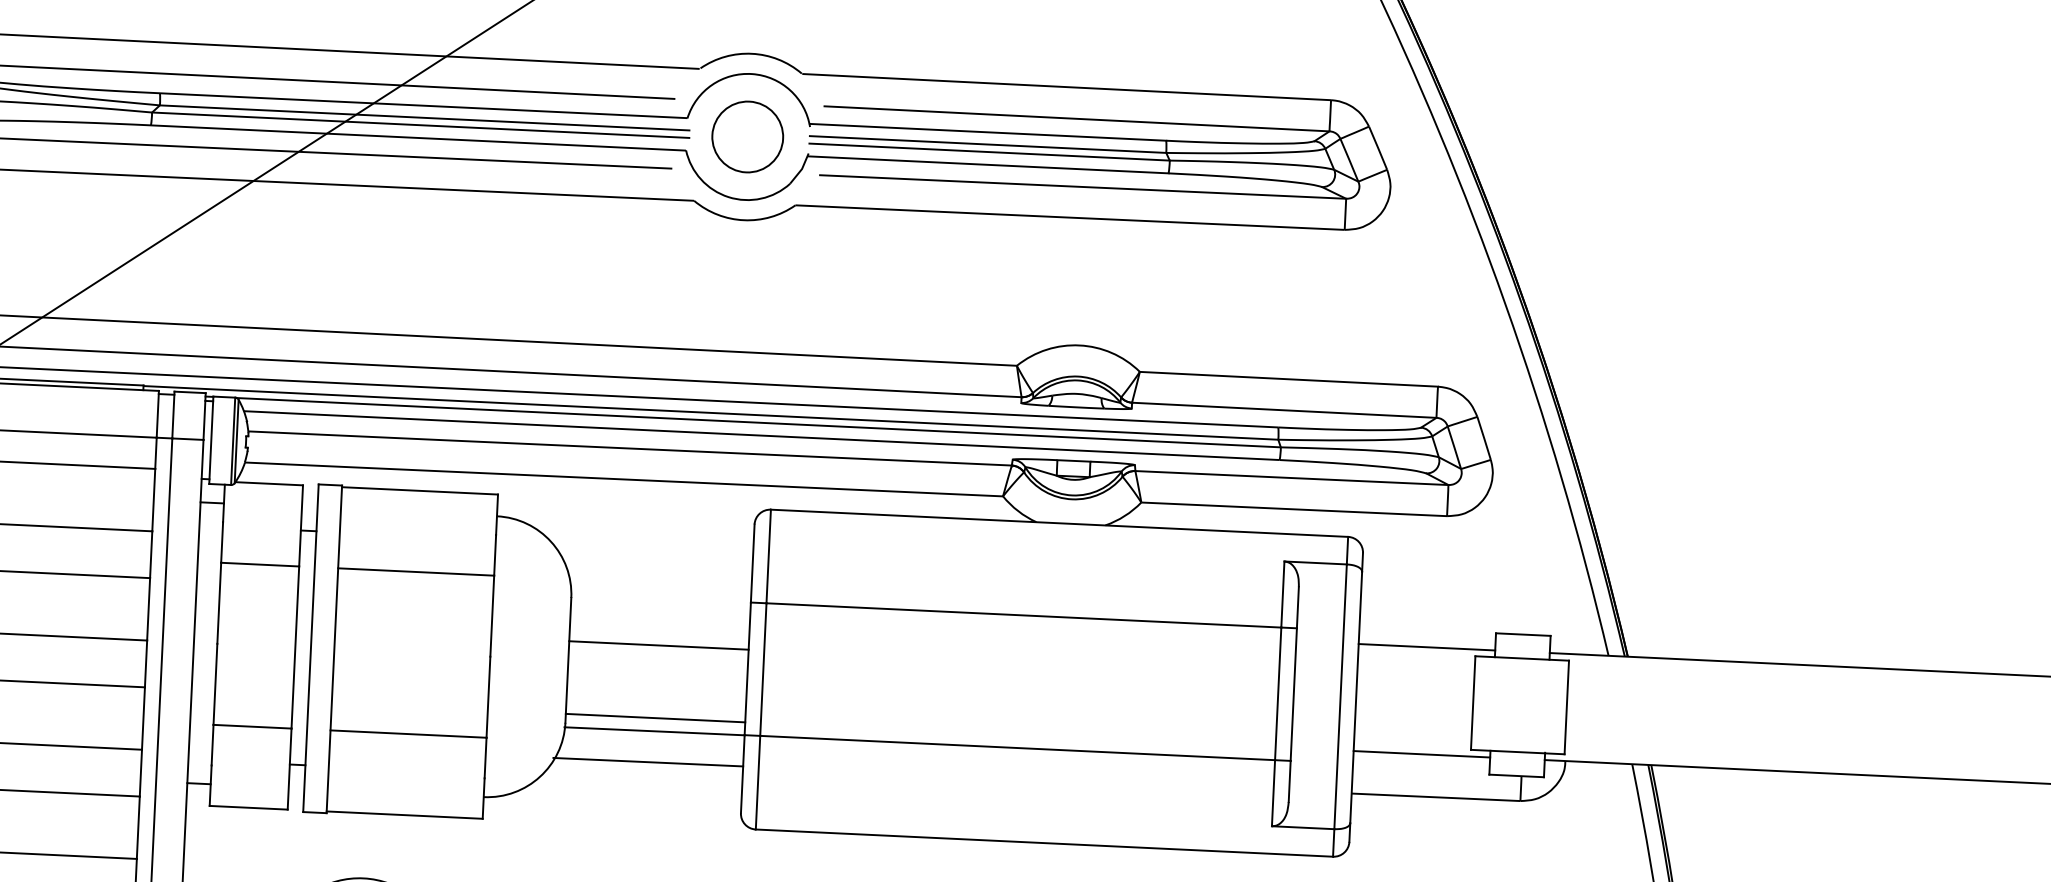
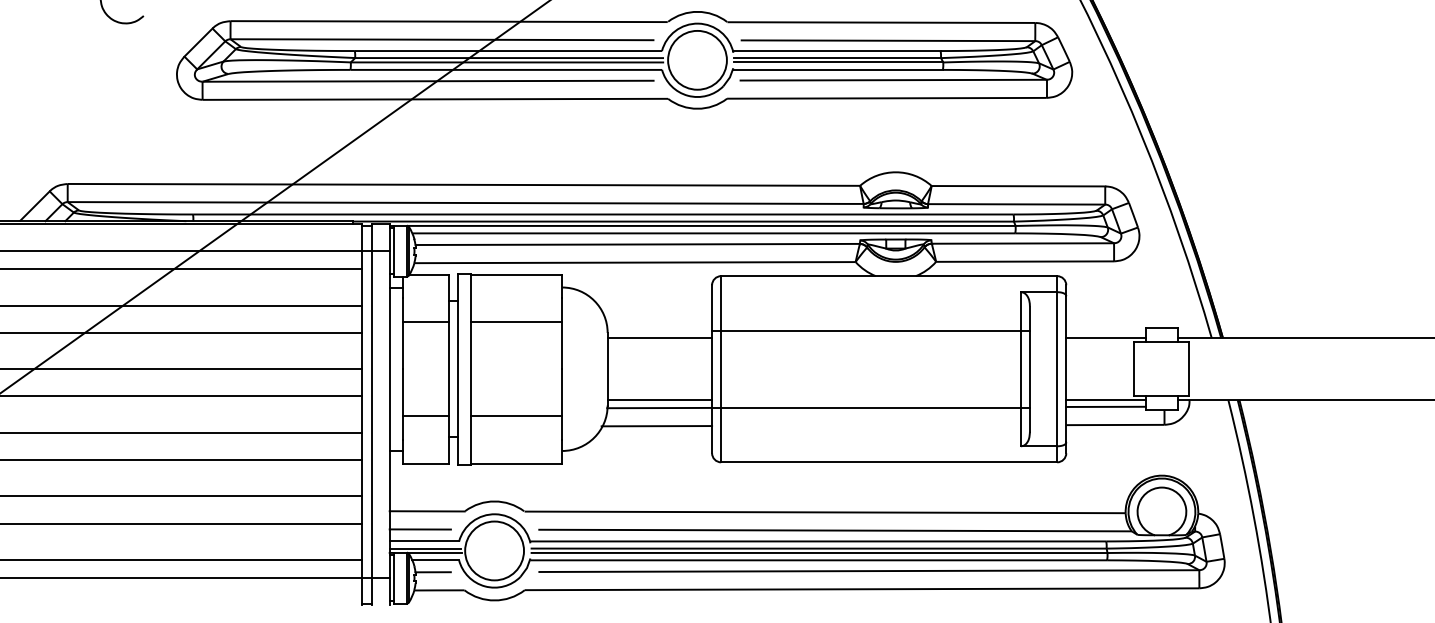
circle: (747, 135) -> (697, 59), size x1.43
line: (658, 646) -> (659, 338), moved
line: (1420, 764) -> (1105, 406), added

